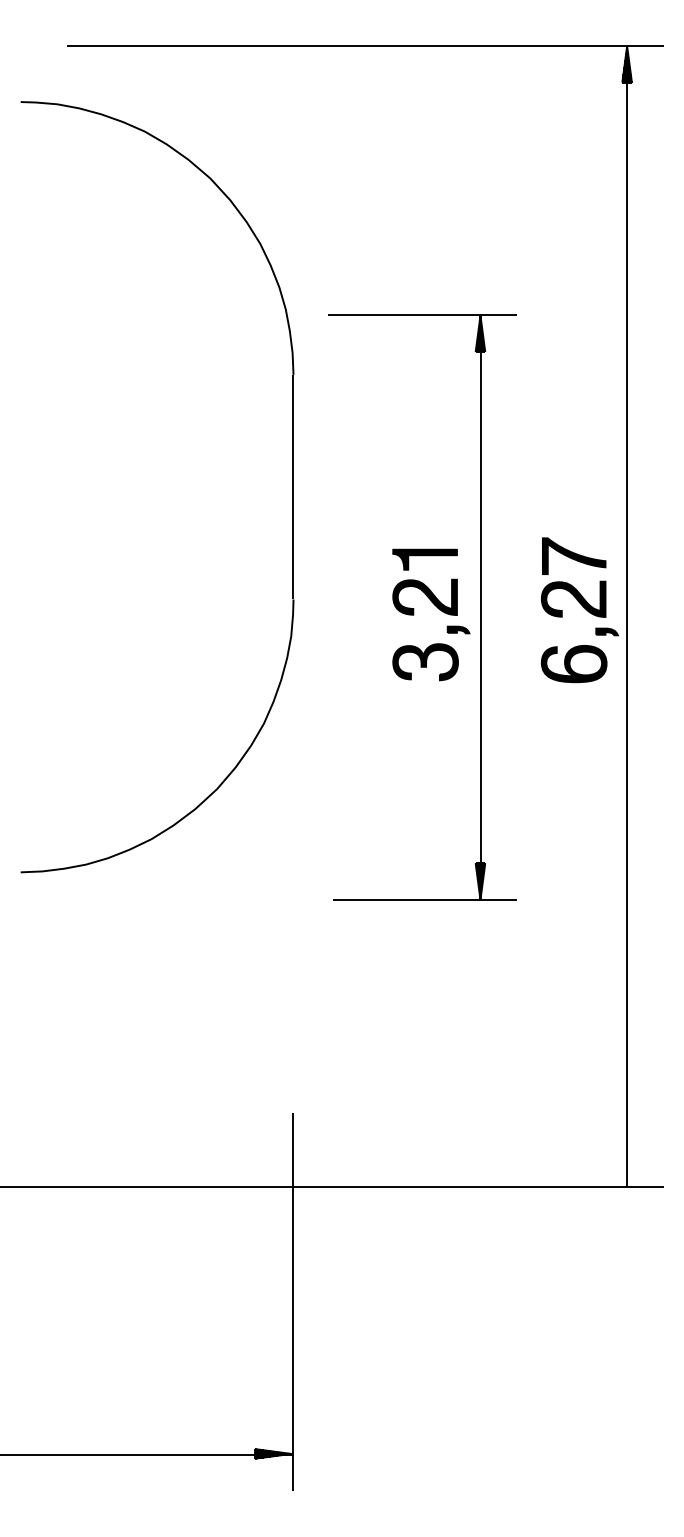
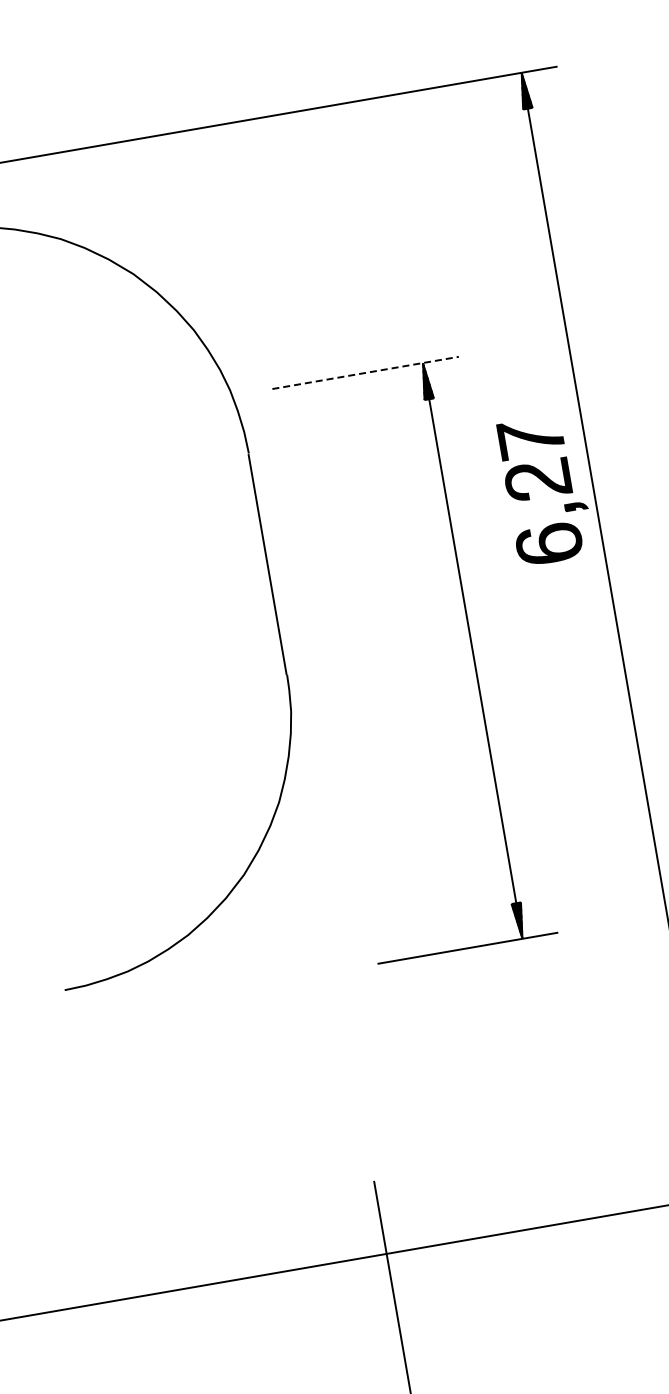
line: (422, 315) -> (365, 373), solid -> dashed
part: (437, 608) -> (430, 659), removed
part: (579, 610) -> (545, 490), moved

